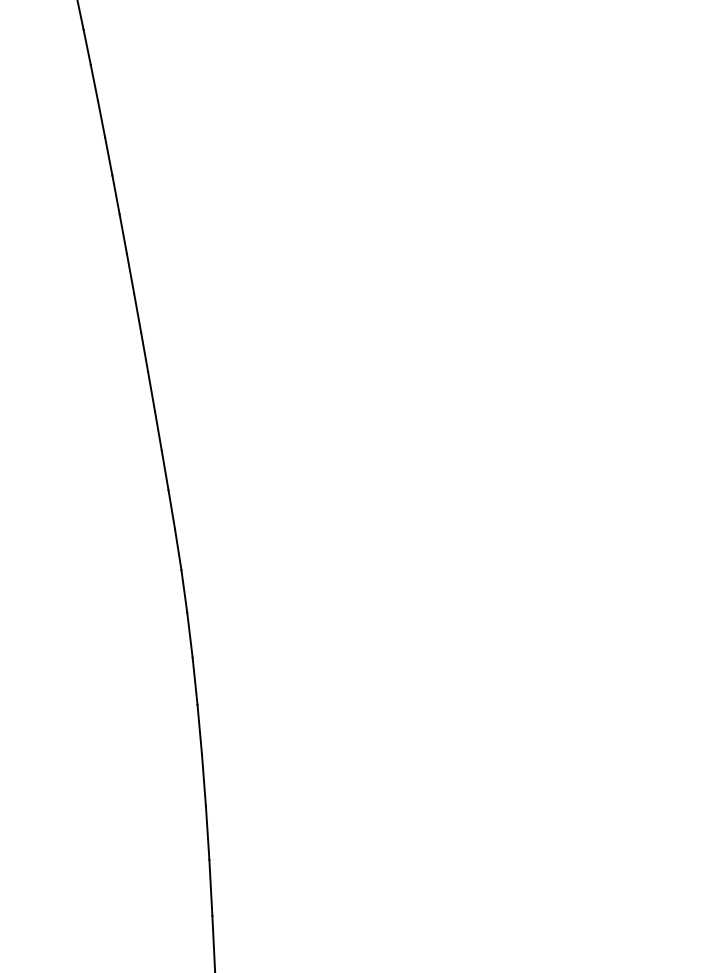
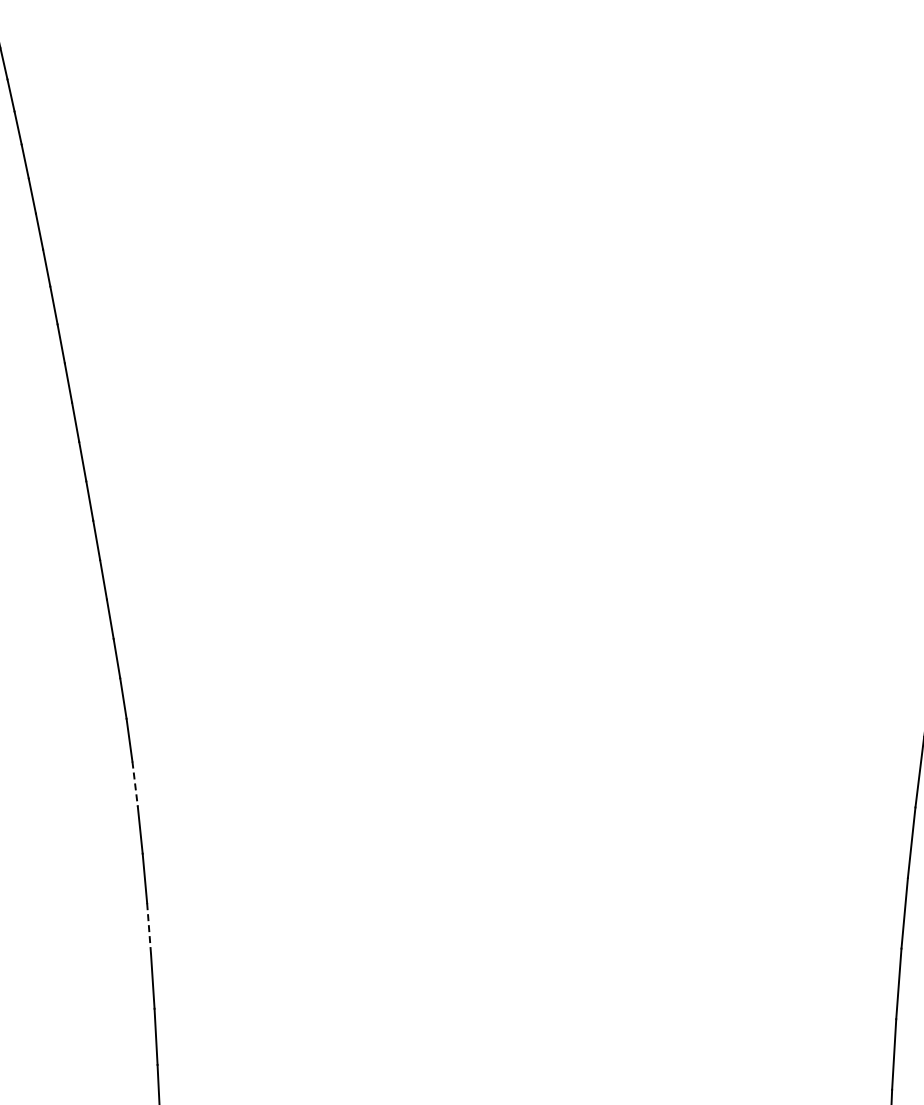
line: (190, 635) -> (135, 784), solid -> dashed
line: (204, 780) -> (149, 929), solid -> dashed

